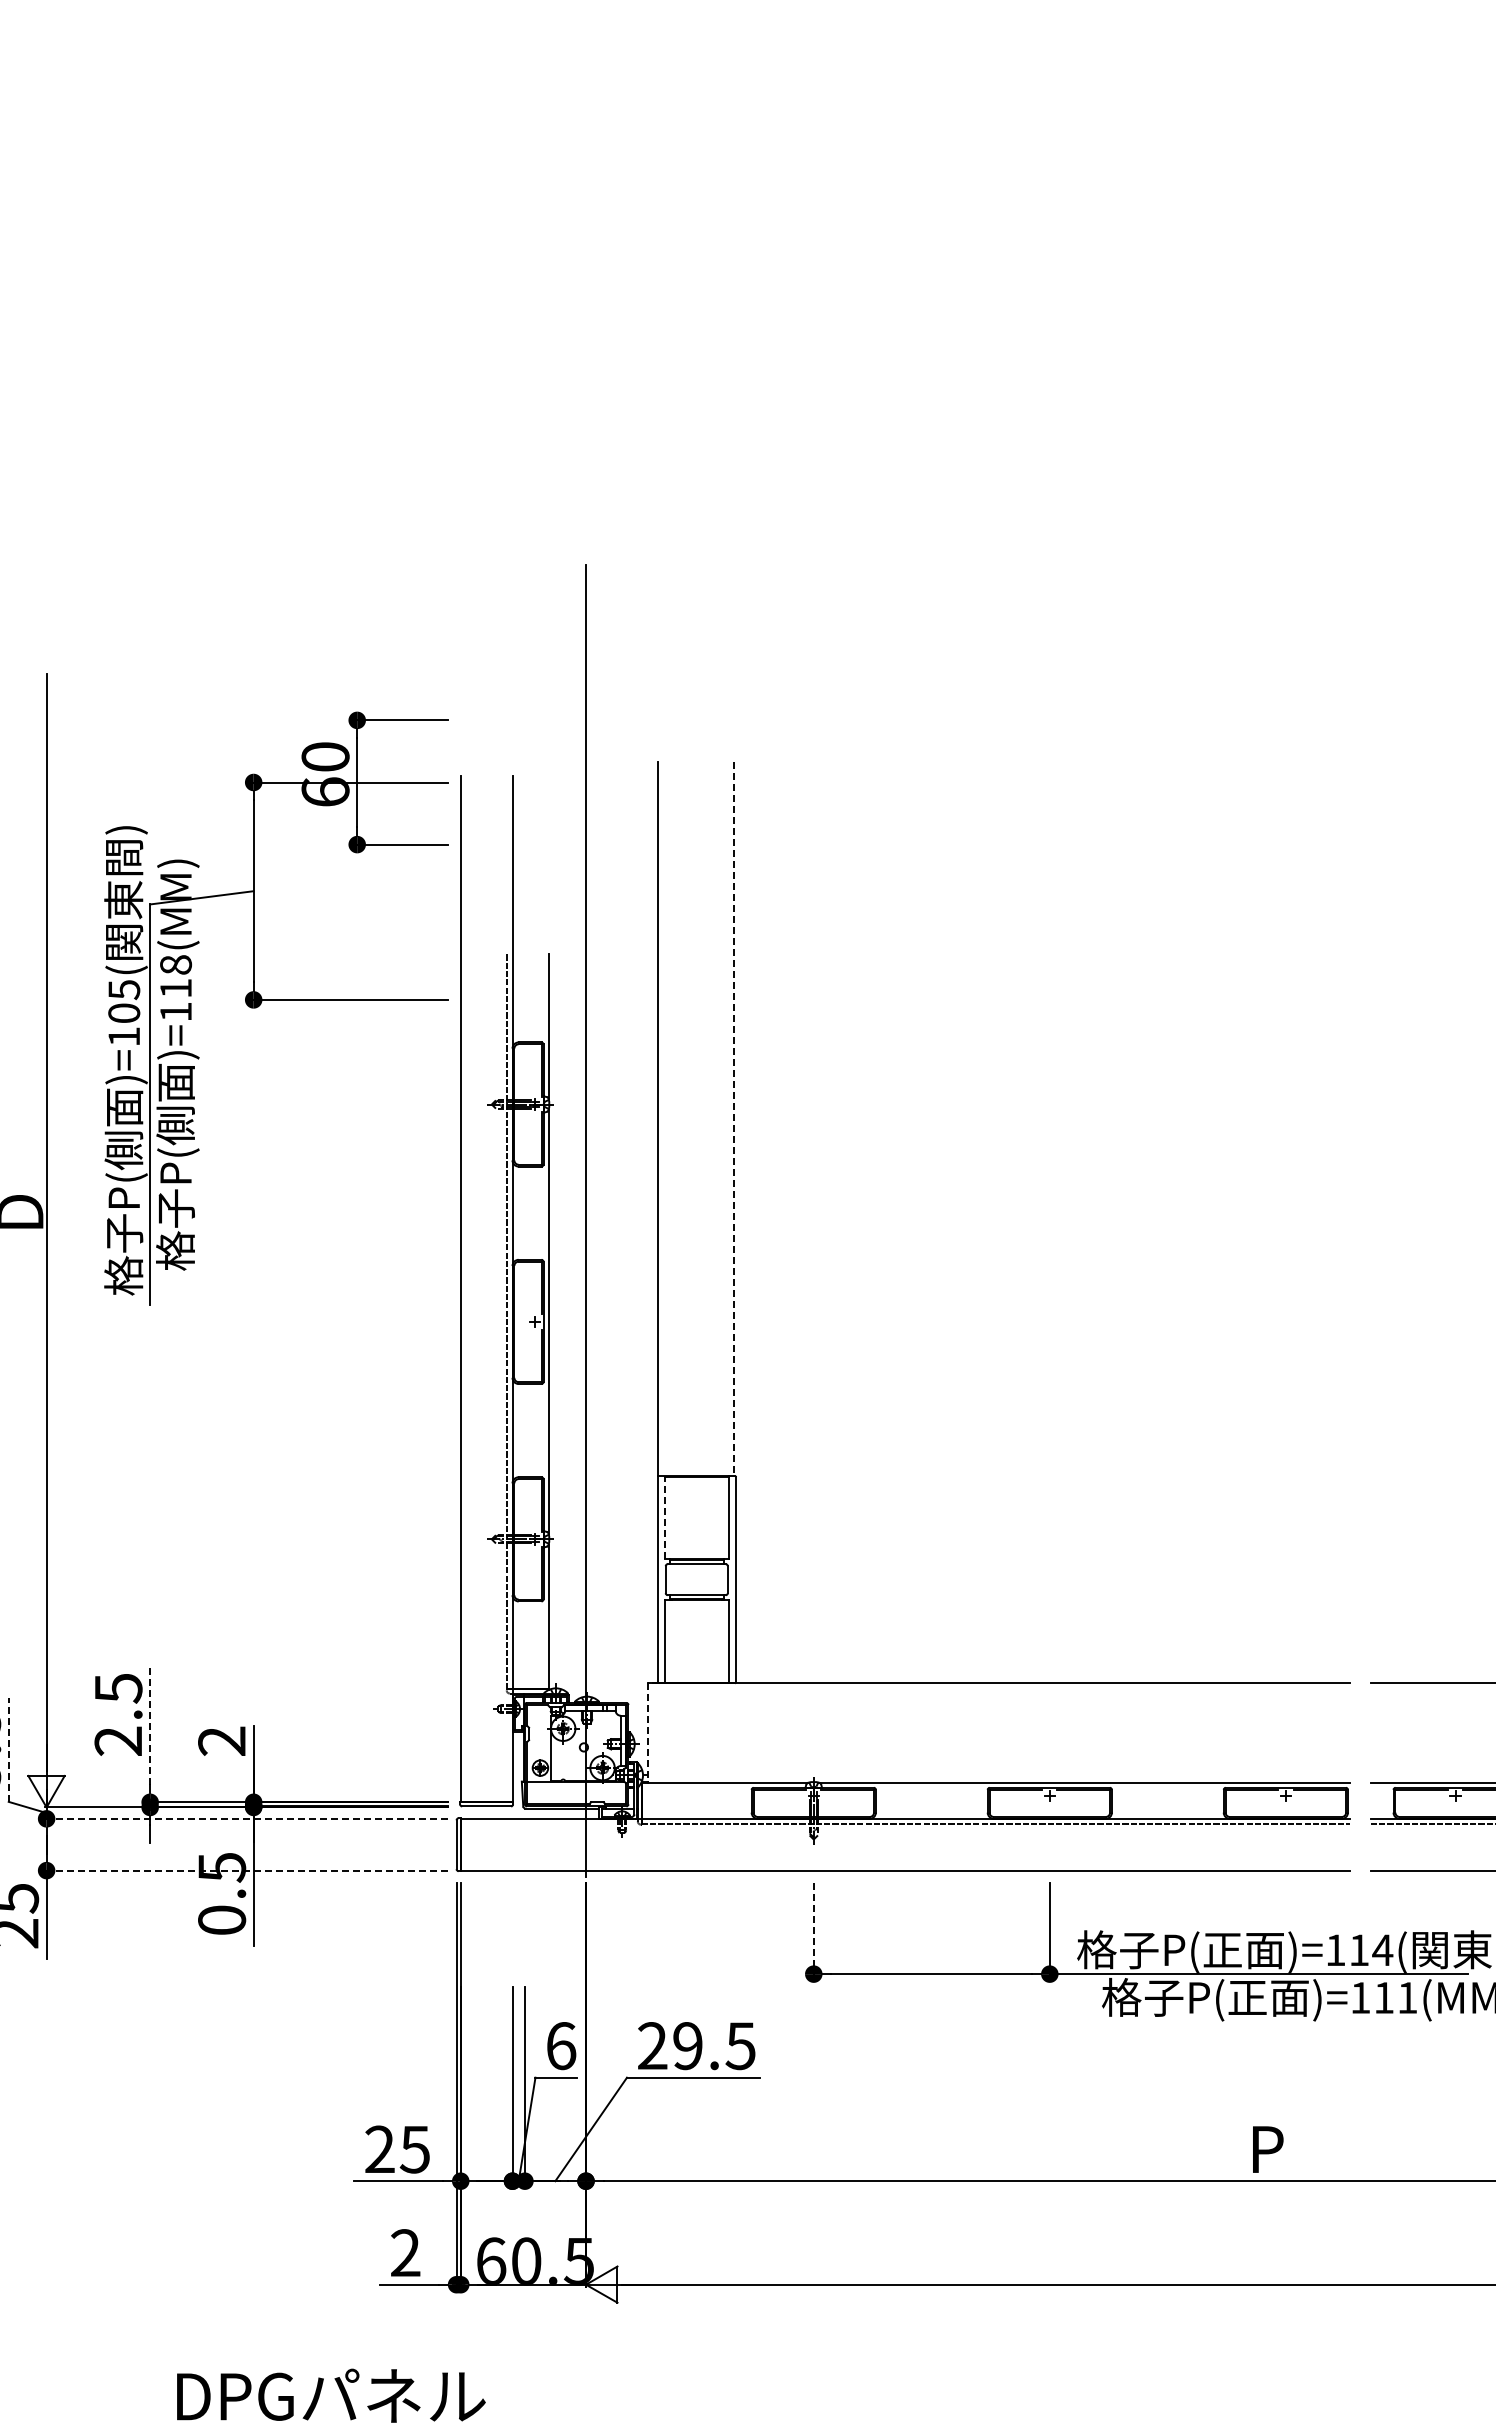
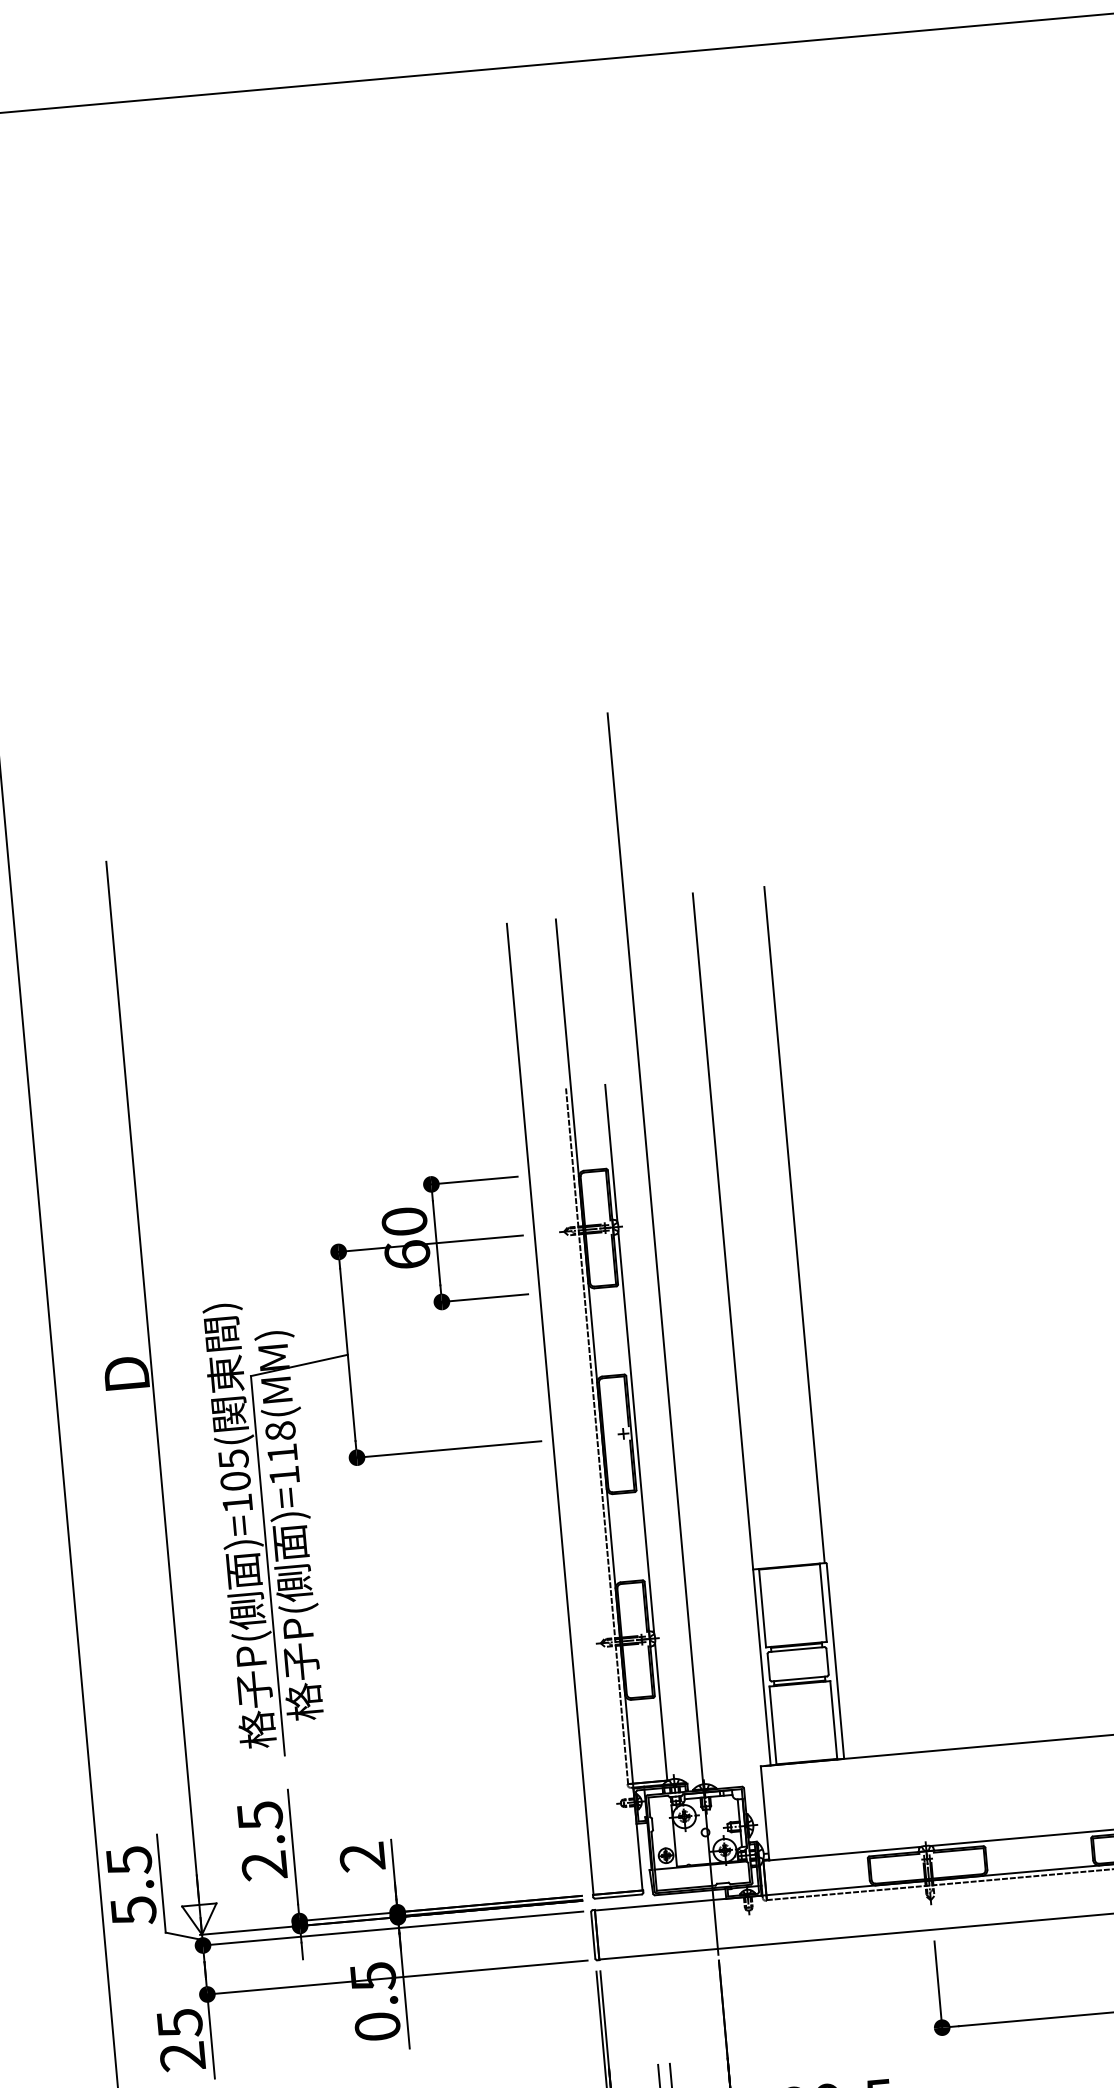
part: (276, 1000) -> (378, 1456), moved
line: (734, 1119) -> (794, 1225), dashed -> solid
line: (664, 1517) -> (762, 1608), dashed -> solid
line: (150, 1724) -> (293, 1847), dashed -> solid
line: (648, 1732) -> (765, 1812), dashed -> solid
line: (8, 1750) -> (161, 1884), dashed -> solid
line: (246, 1818) -> (392, 1928), dashed -> solid
line: (246, 1870) -> (396, 1977), dashed -> solid
line: (813, 1929) -> (938, 1985), dashed -> solid

